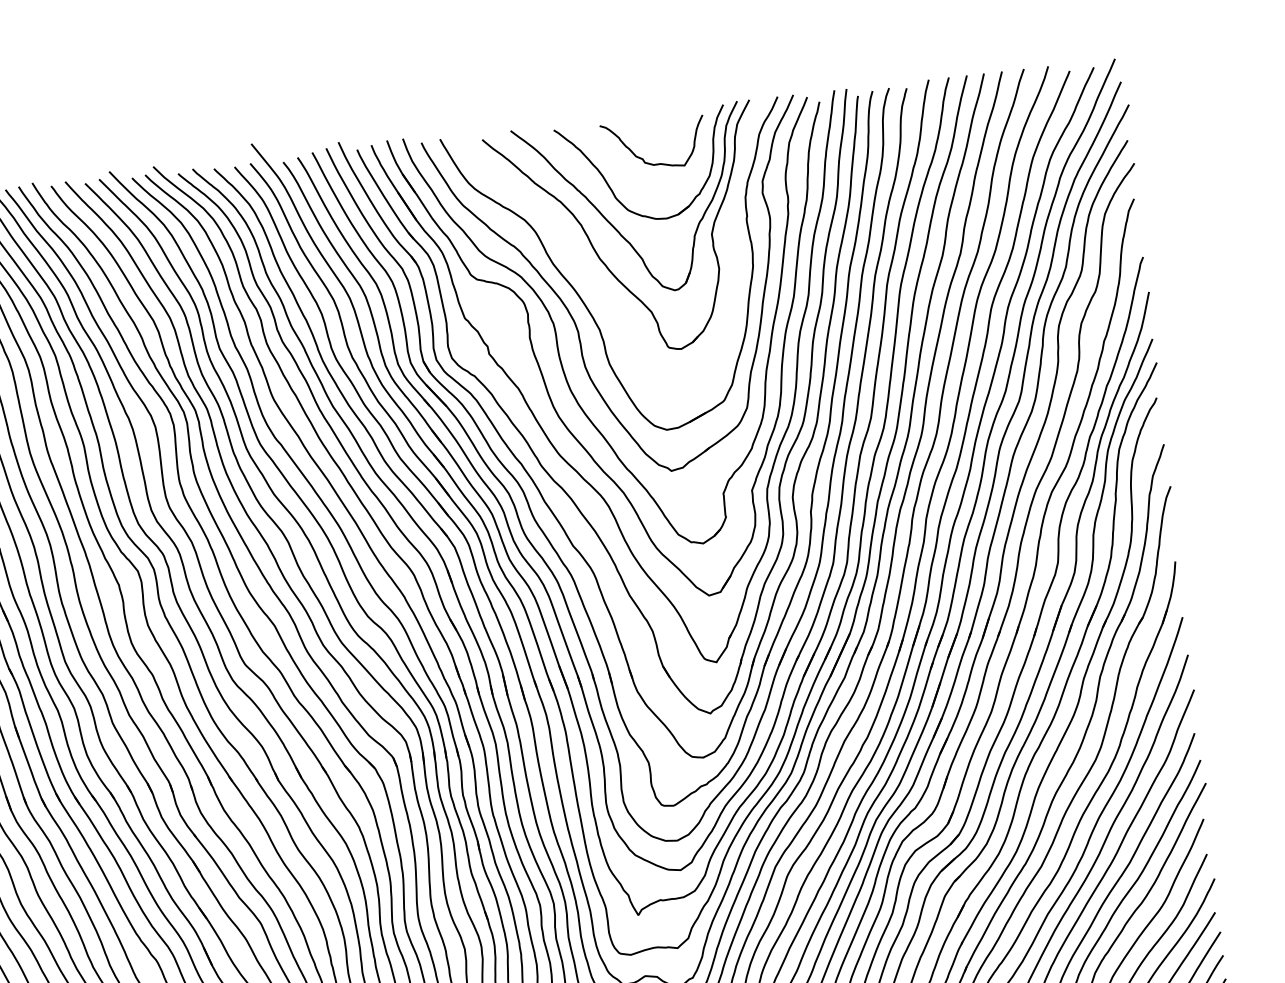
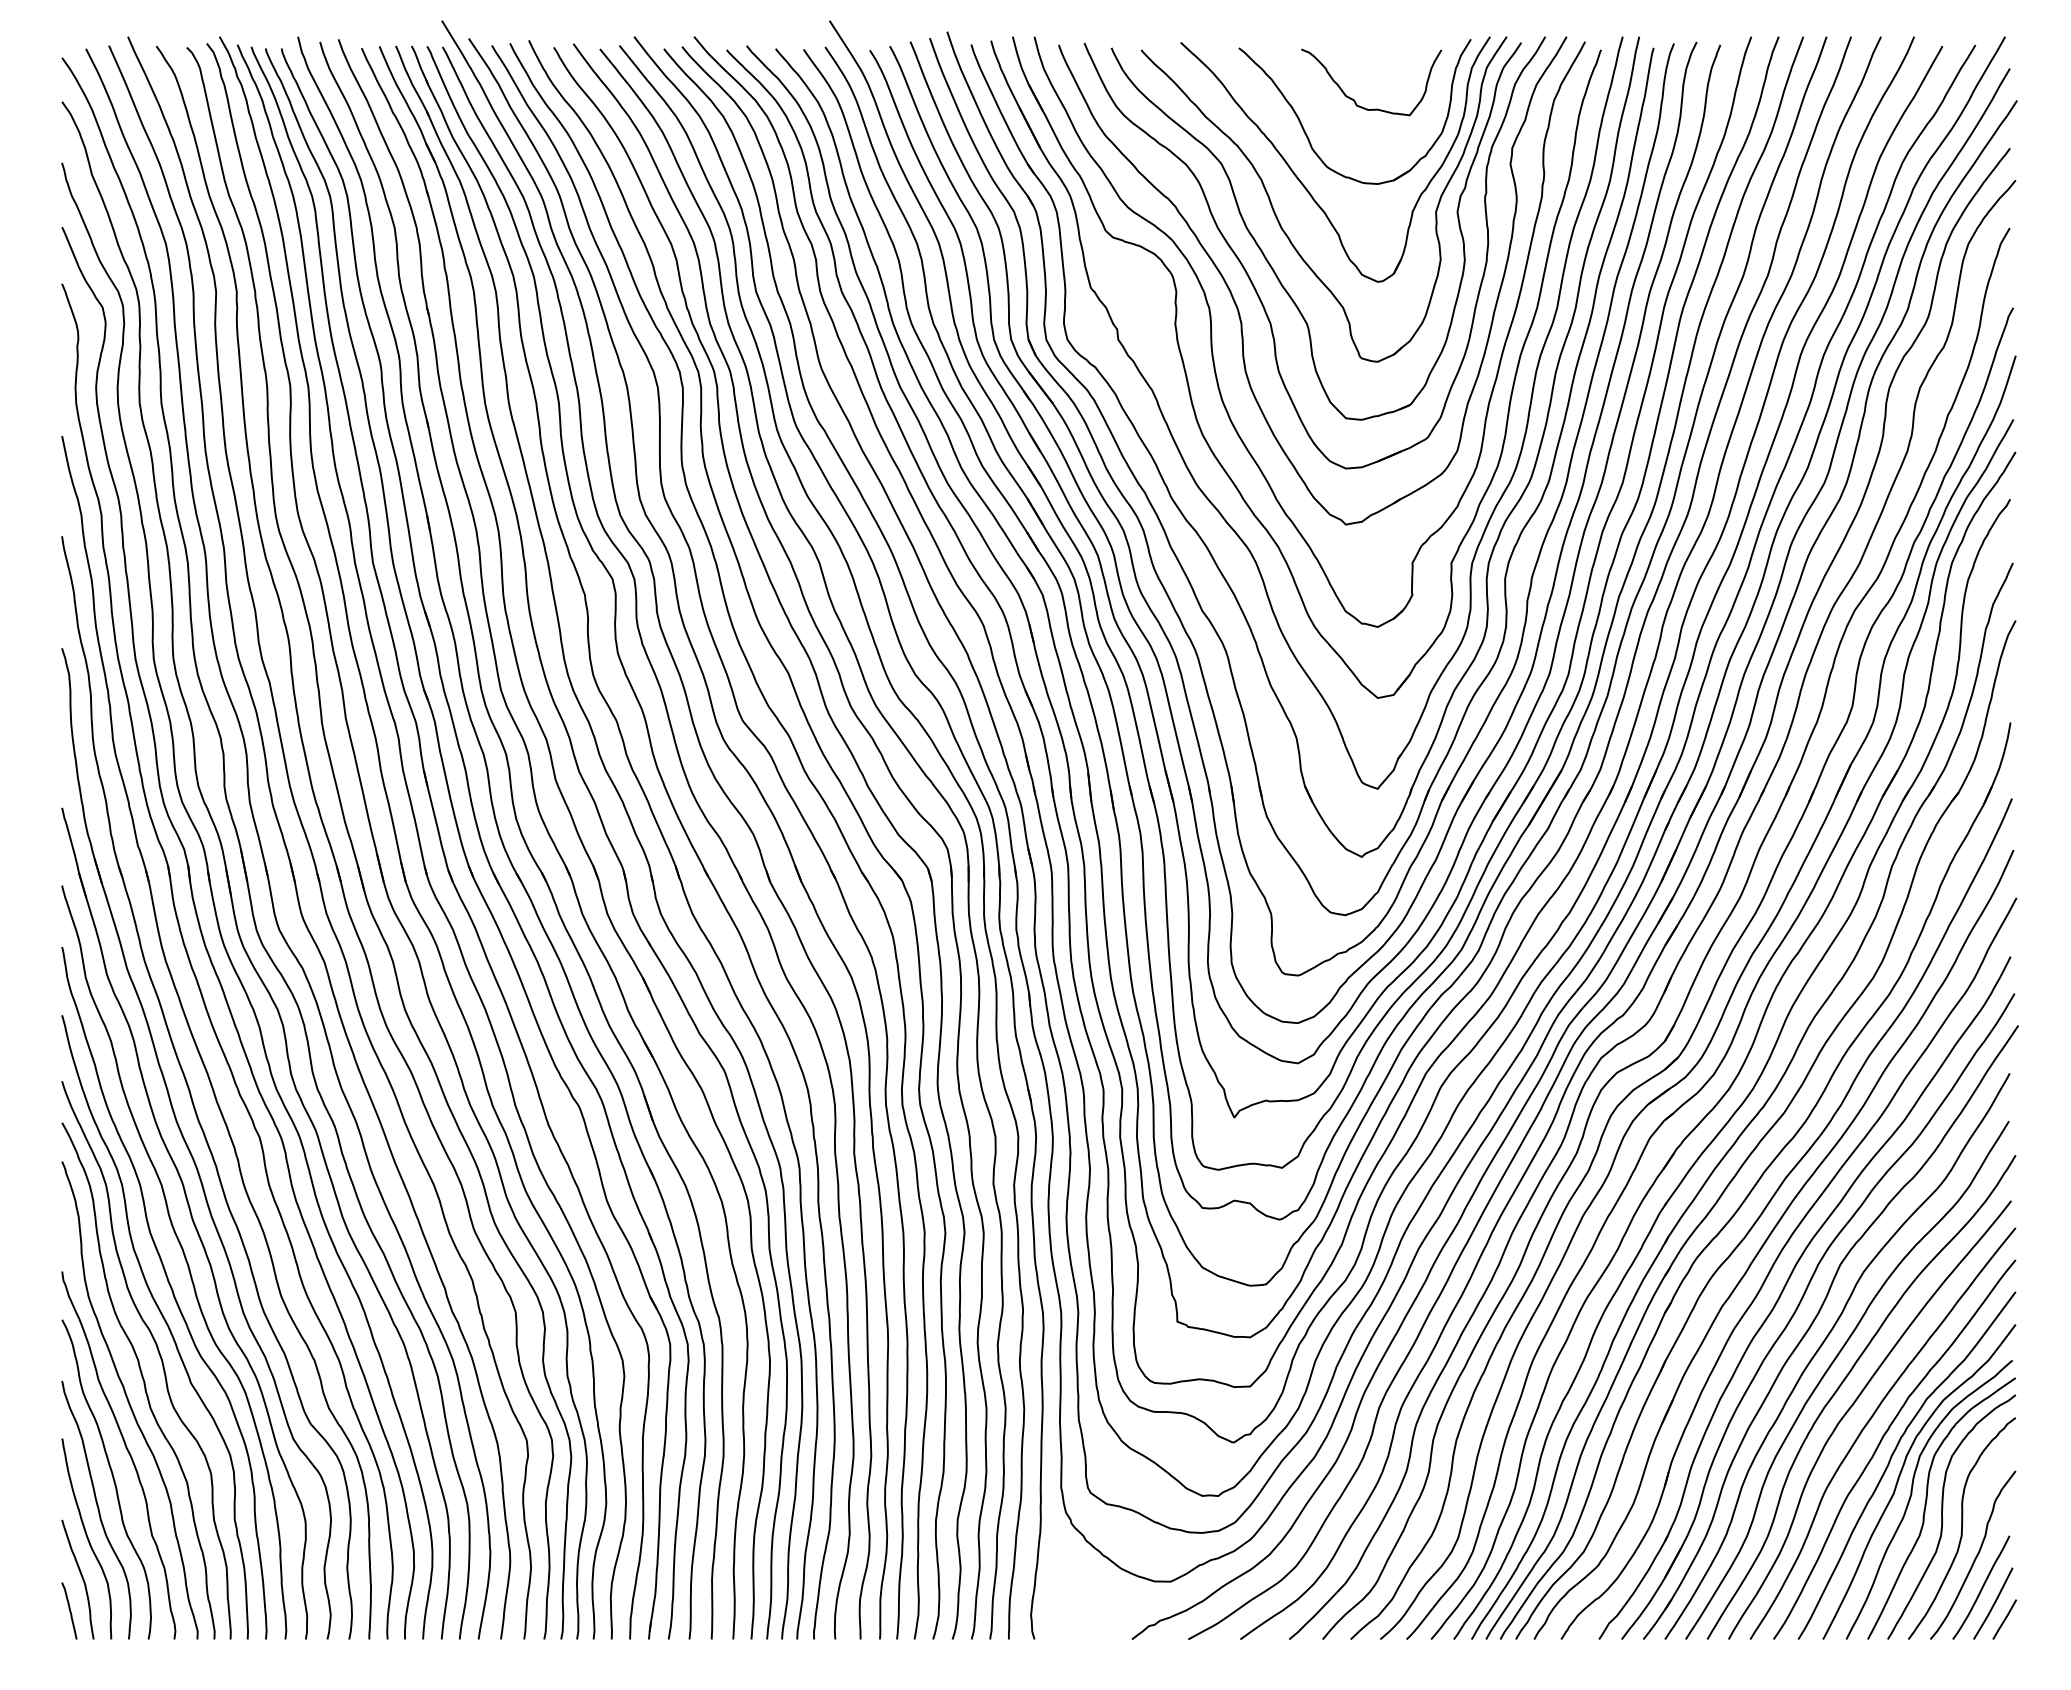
part: (594, 285) -> (1270, 263), added

